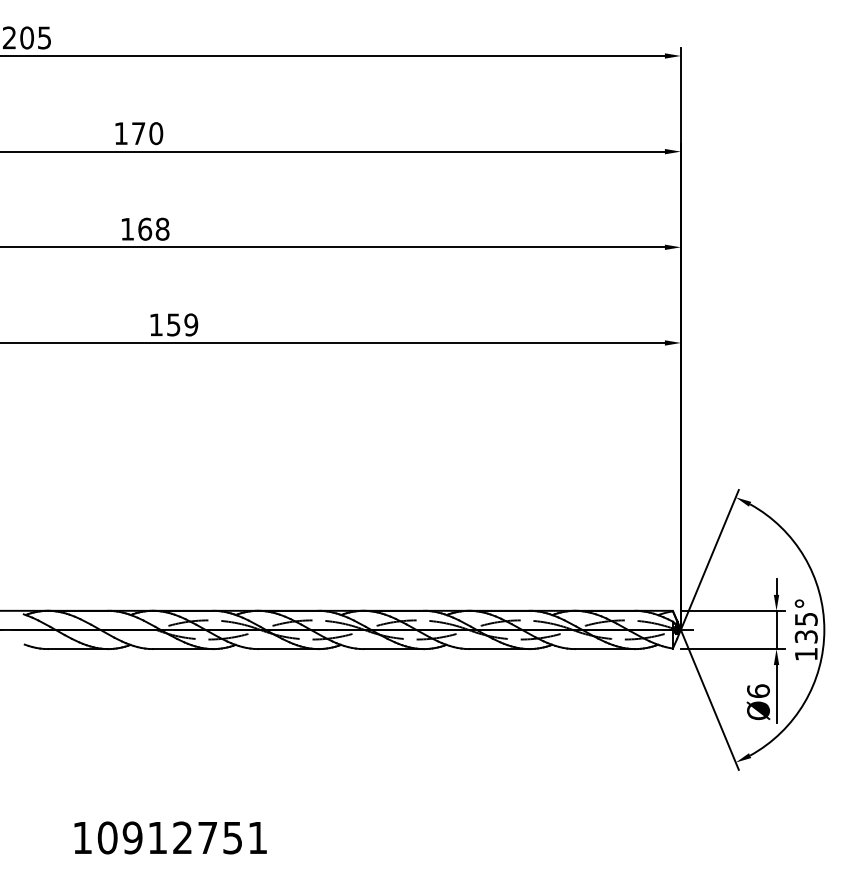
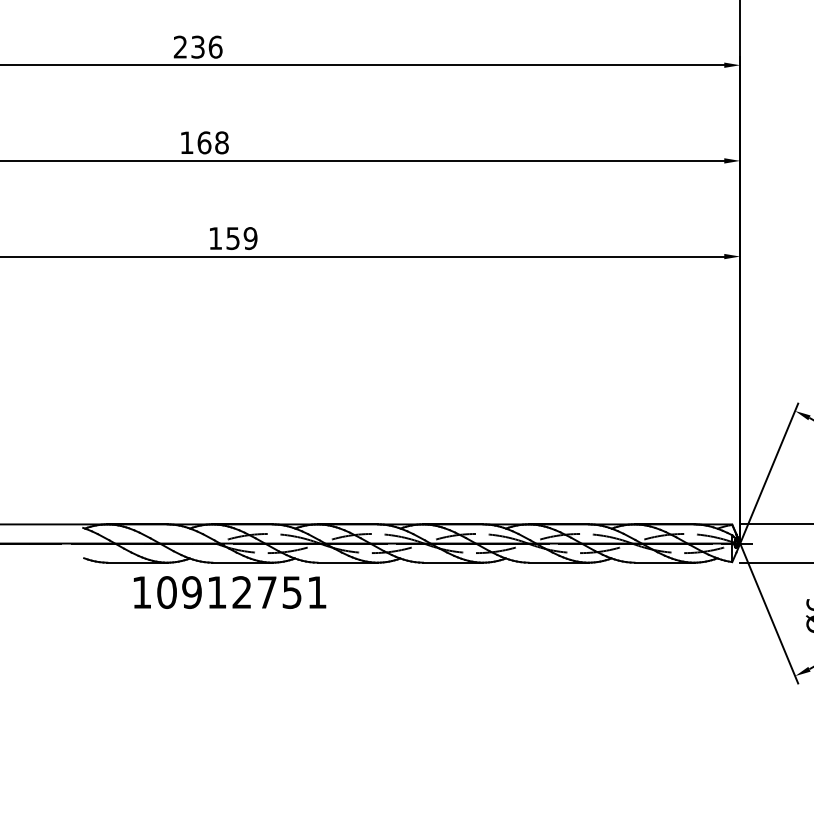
text: (138, 133) -> (197, 47), 170 -> 236
text: (170, 837) -> (229, 592), moved

